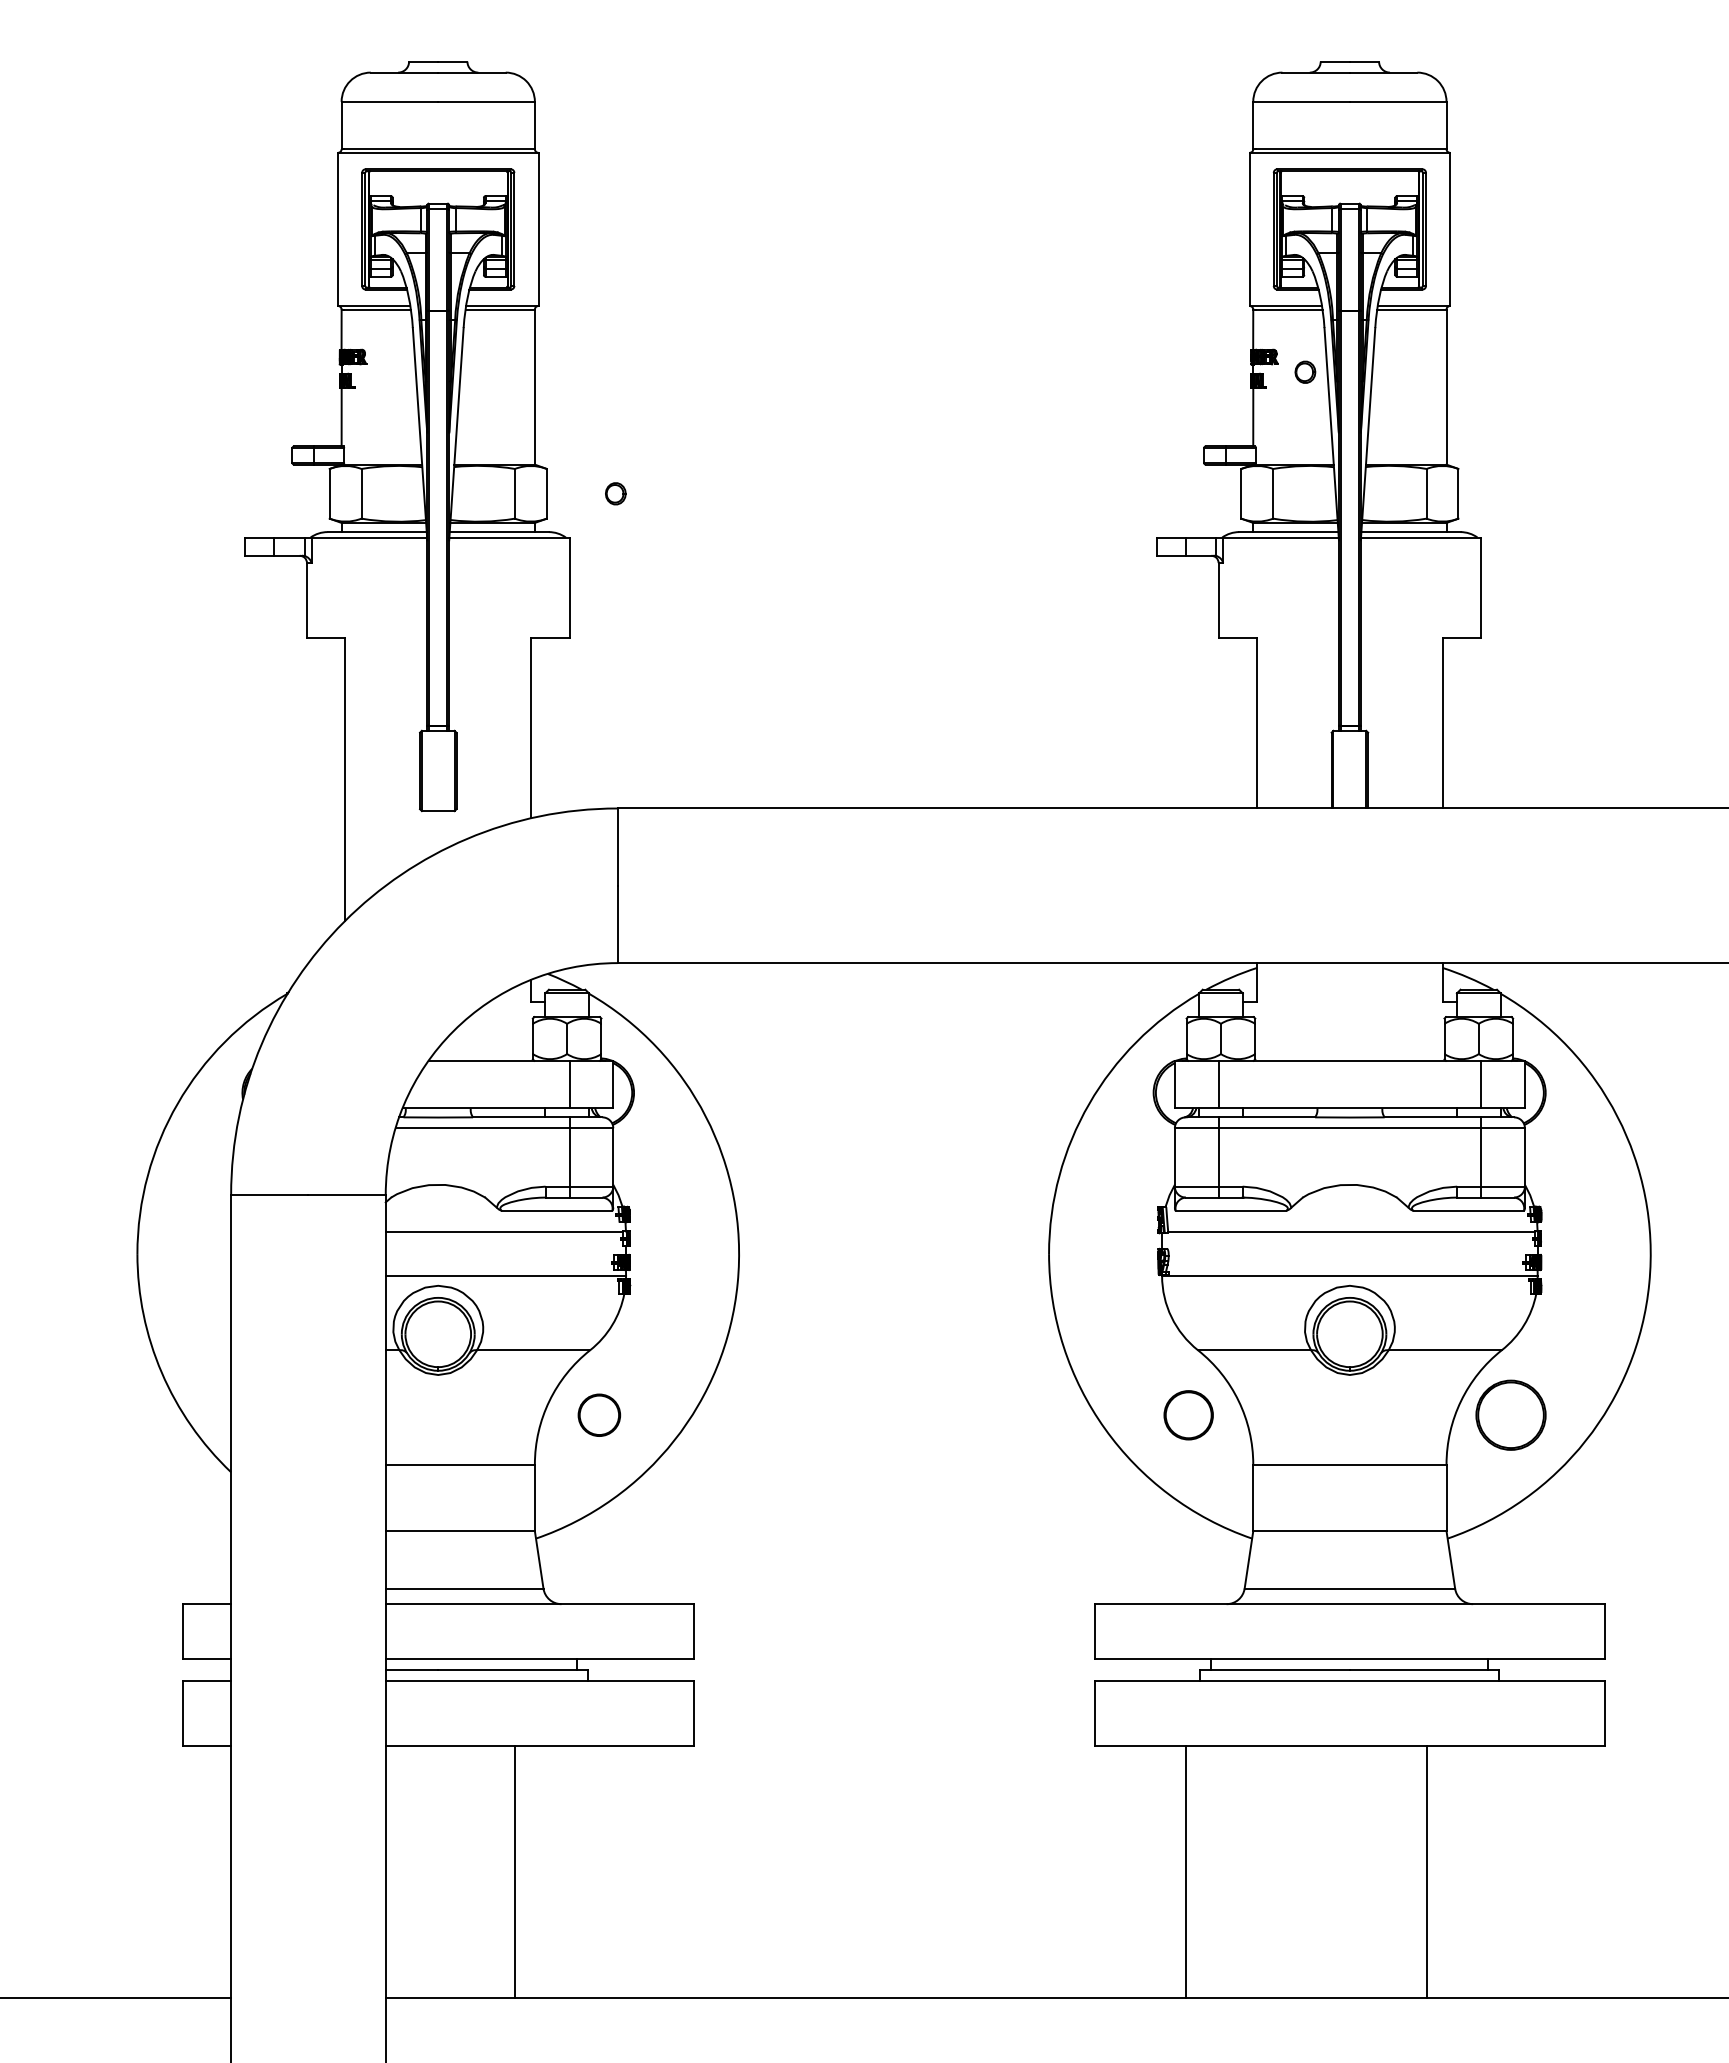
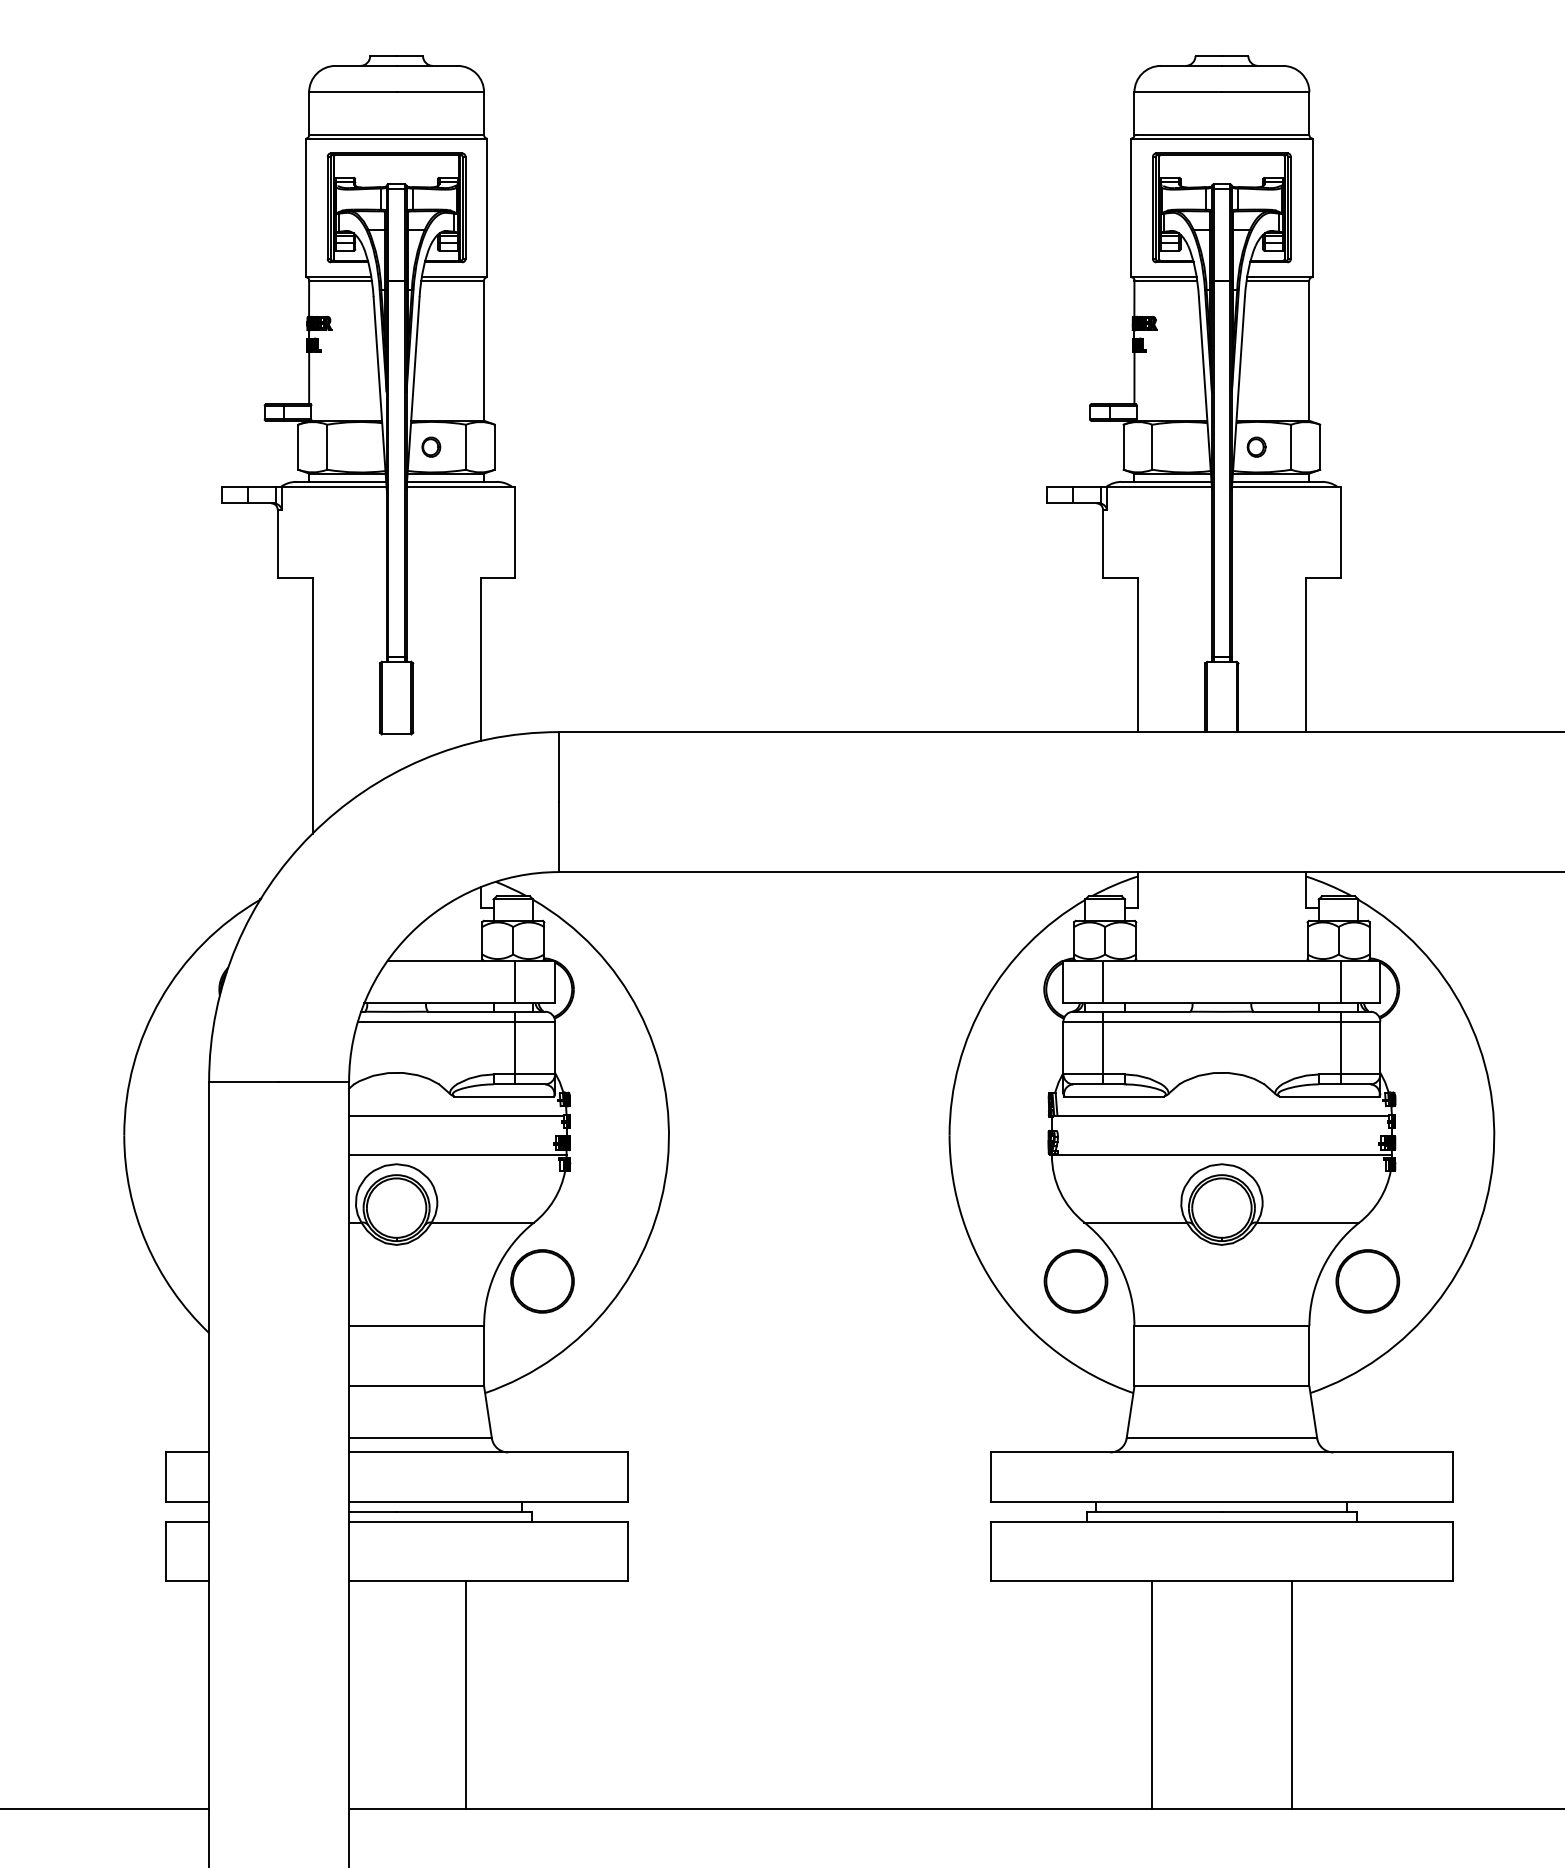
part: (1305, 371) -> (1256, 446), moved
part: (615, 493) -> (431, 446), moved
circle: (599, 1415) -> (542, 1281), size x1.67
part: (1188, 1415) -> (1075, 1281), size x1.43
line: (1185, 1871) -> (1152, 1694), moved

